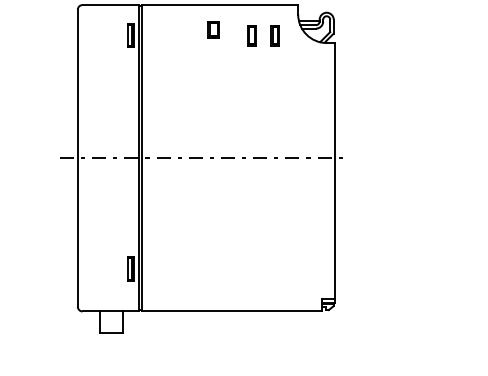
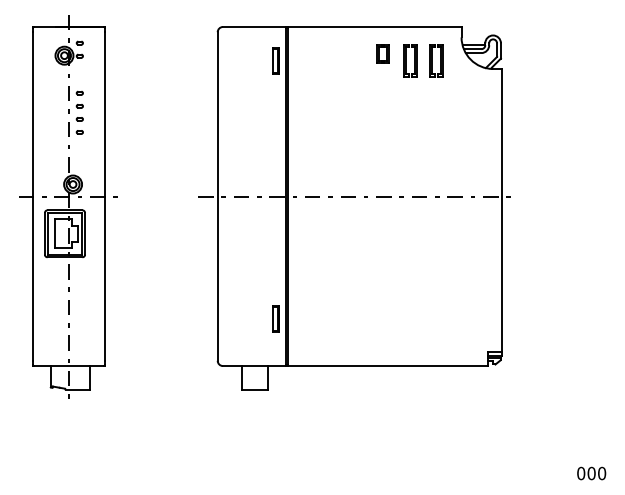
part: (213, 29) -> (382, 53), moved
part: (252, 35) -> (410, 60), size x1.43
part: (275, 35) -> (436, 60), size x1.43

